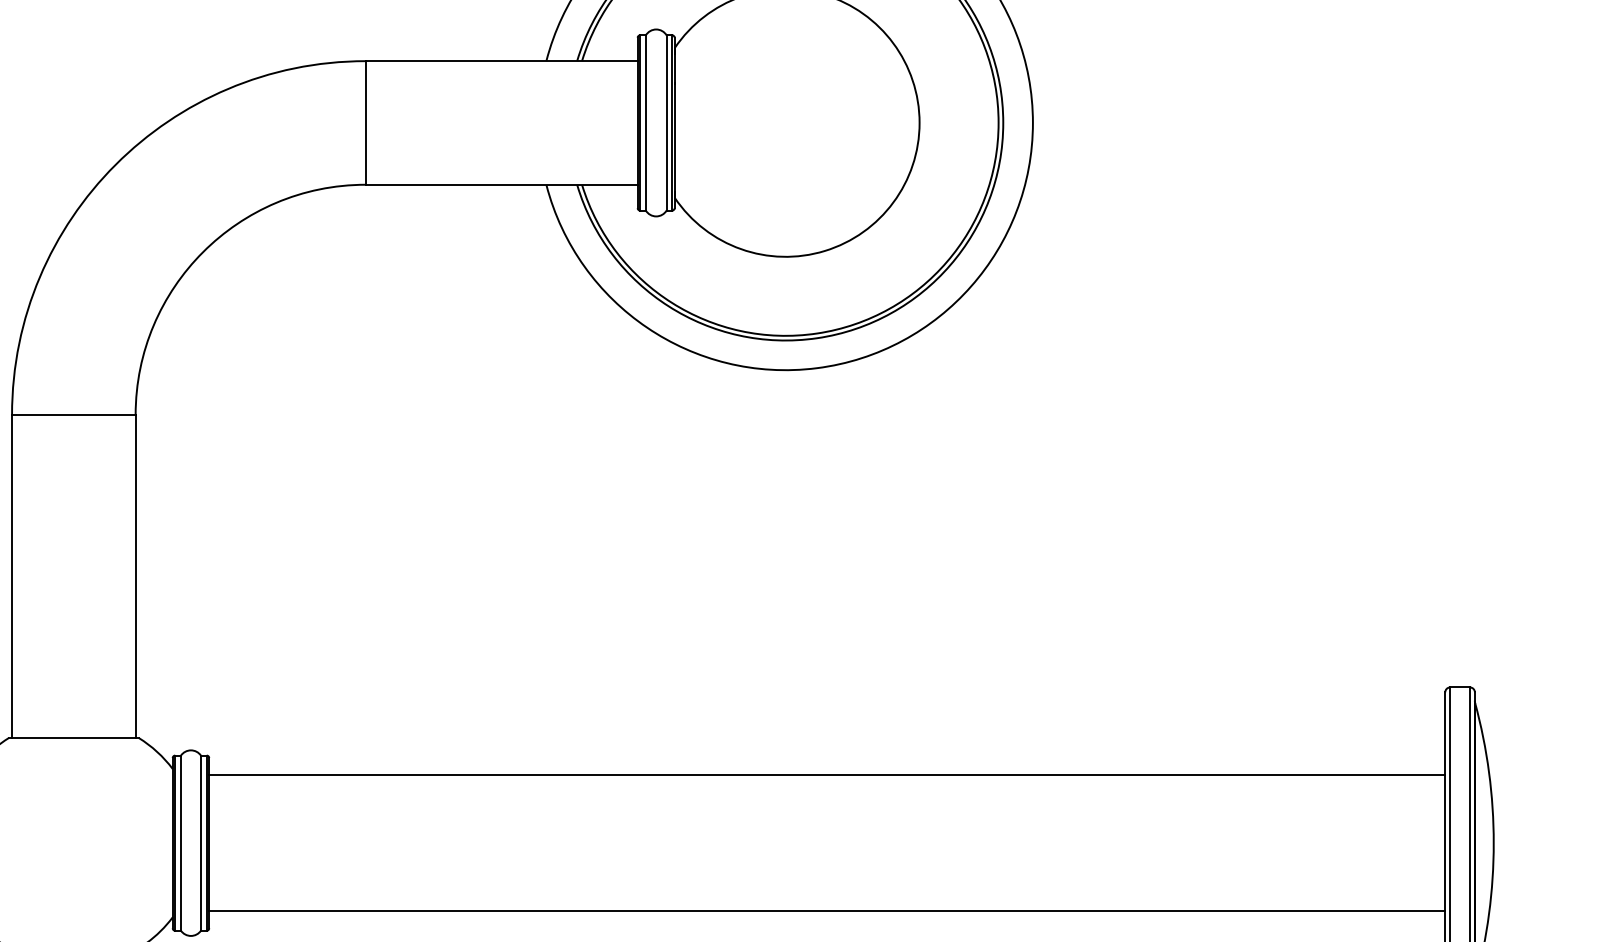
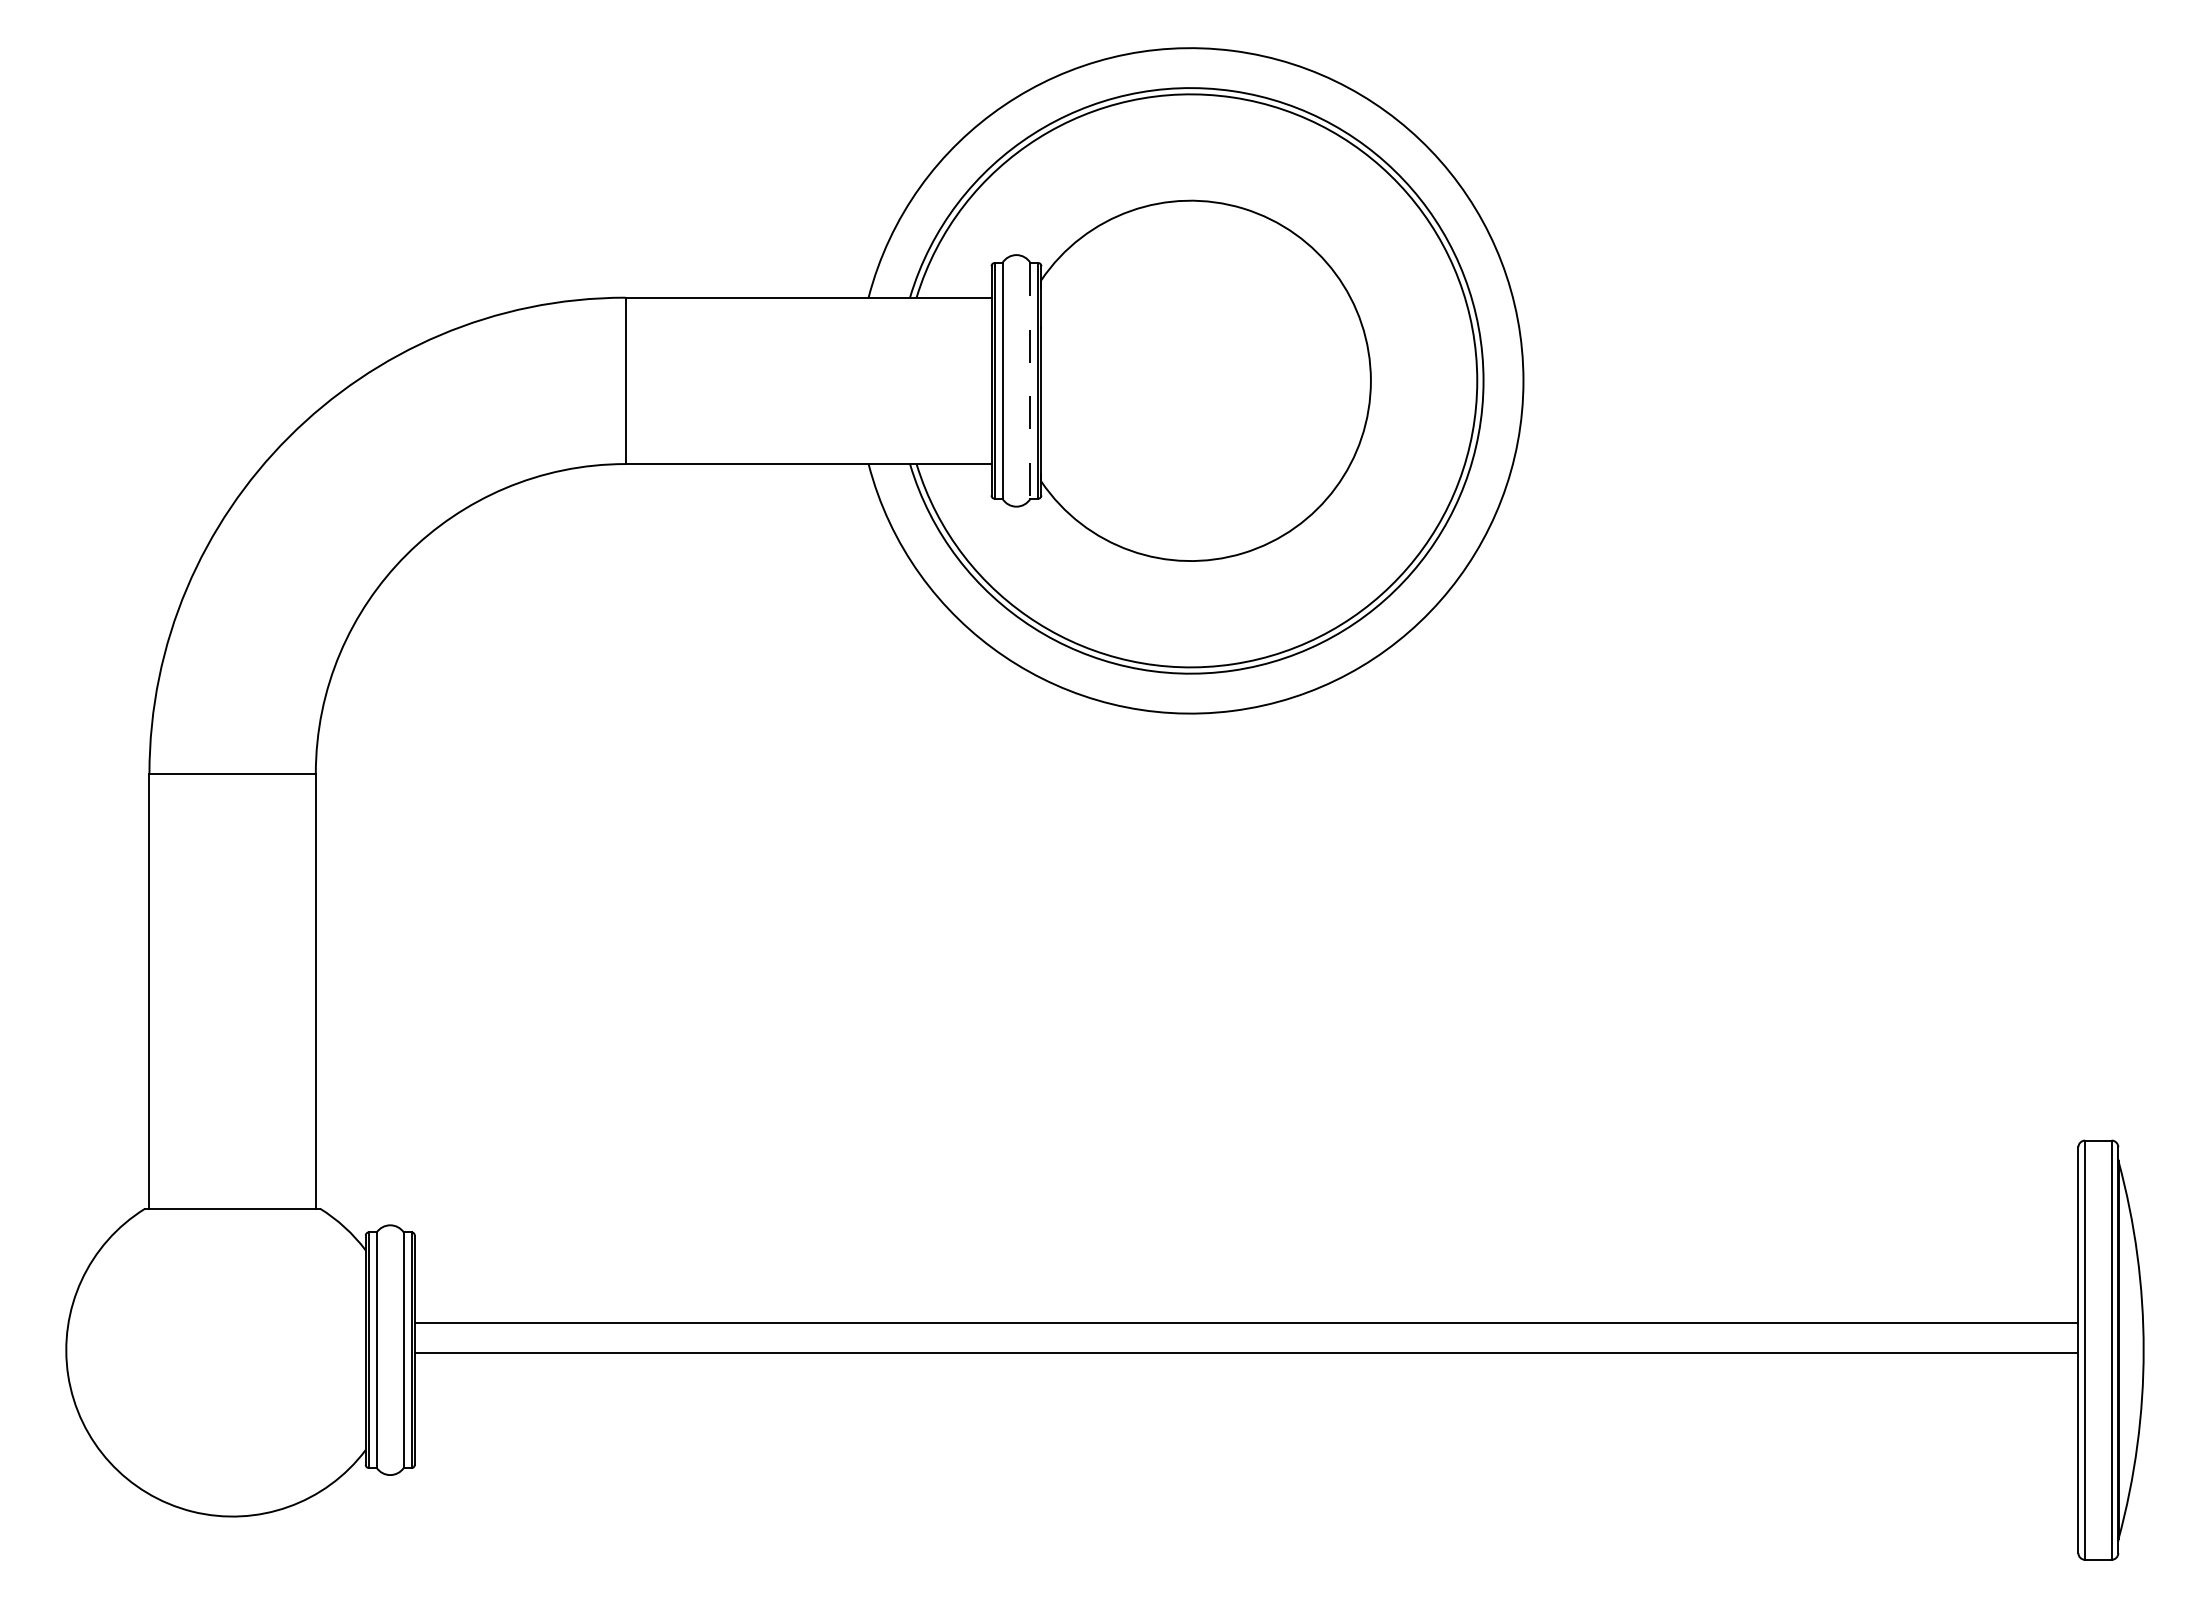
line: (666, 122) -> (1030, 380), solid -> dashed
line: (827, 775) -> (1246, 1322), moved
line: (827, 911) -> (1246, 1352), moved

